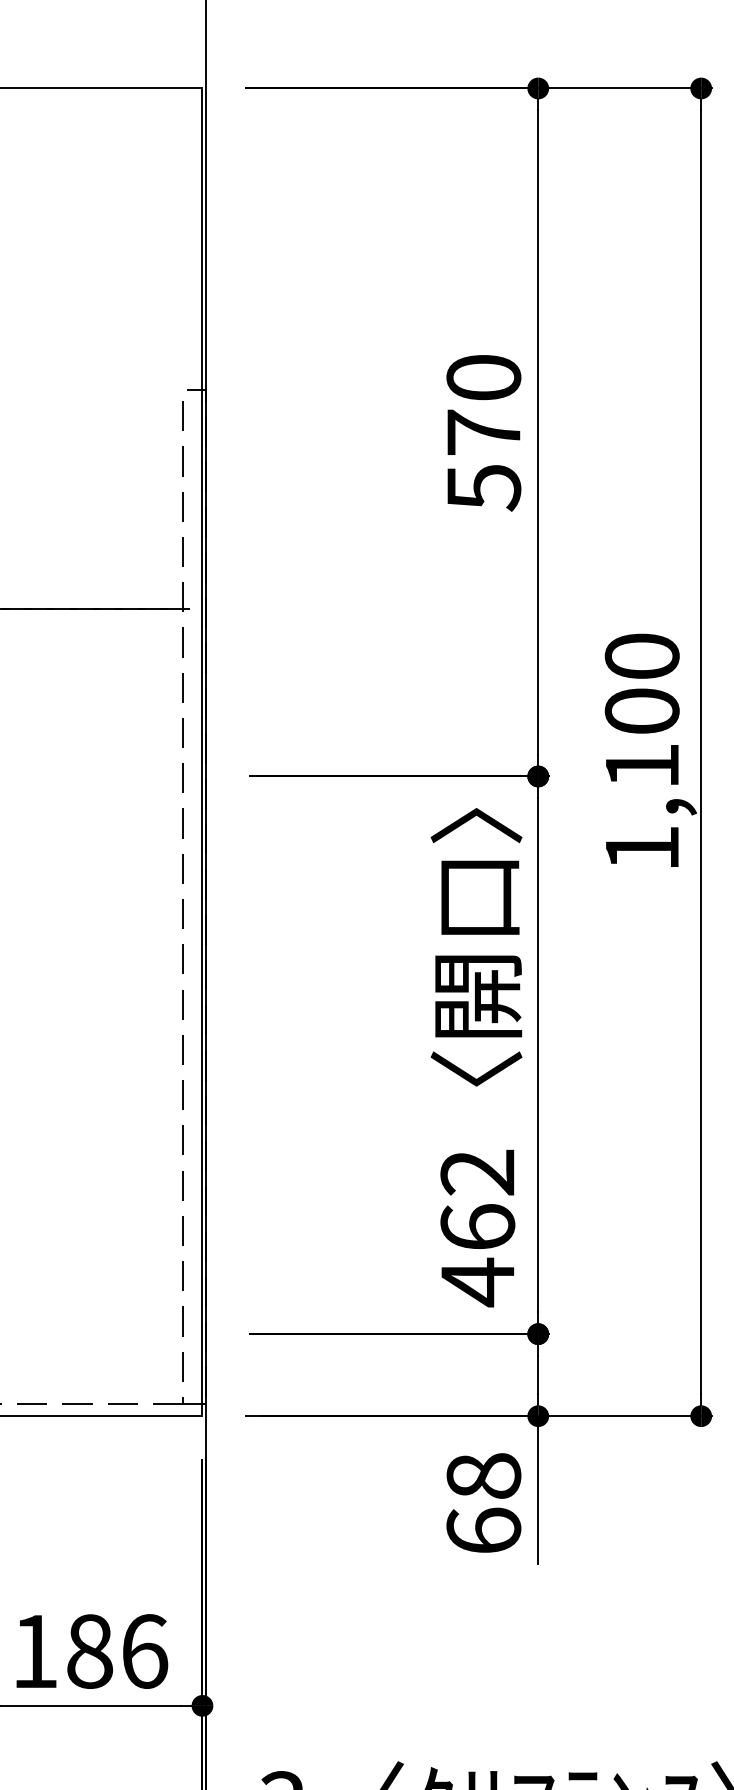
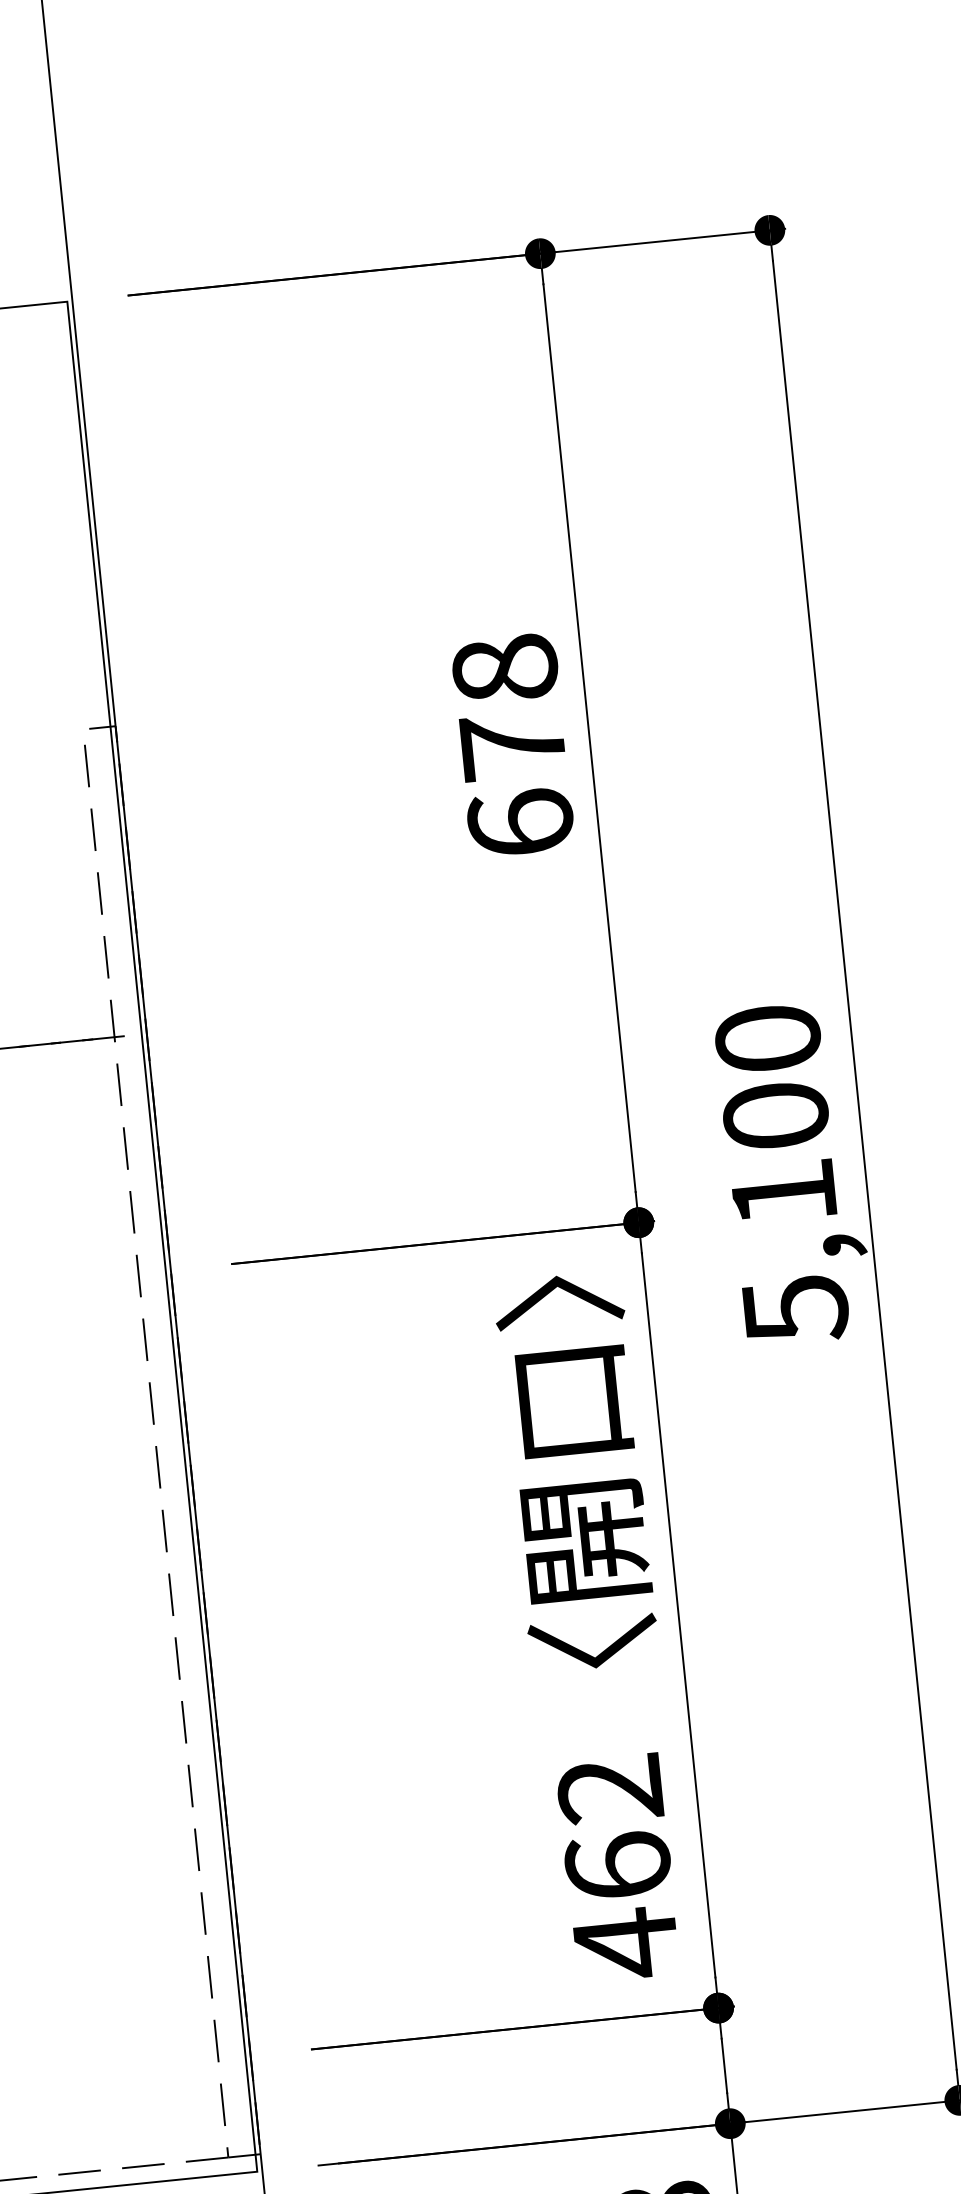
text: (483, 432) -> (512, 746), 570 -> 678
text: (642, 849) -> (796, 1310), 1,100 -> 5,100

